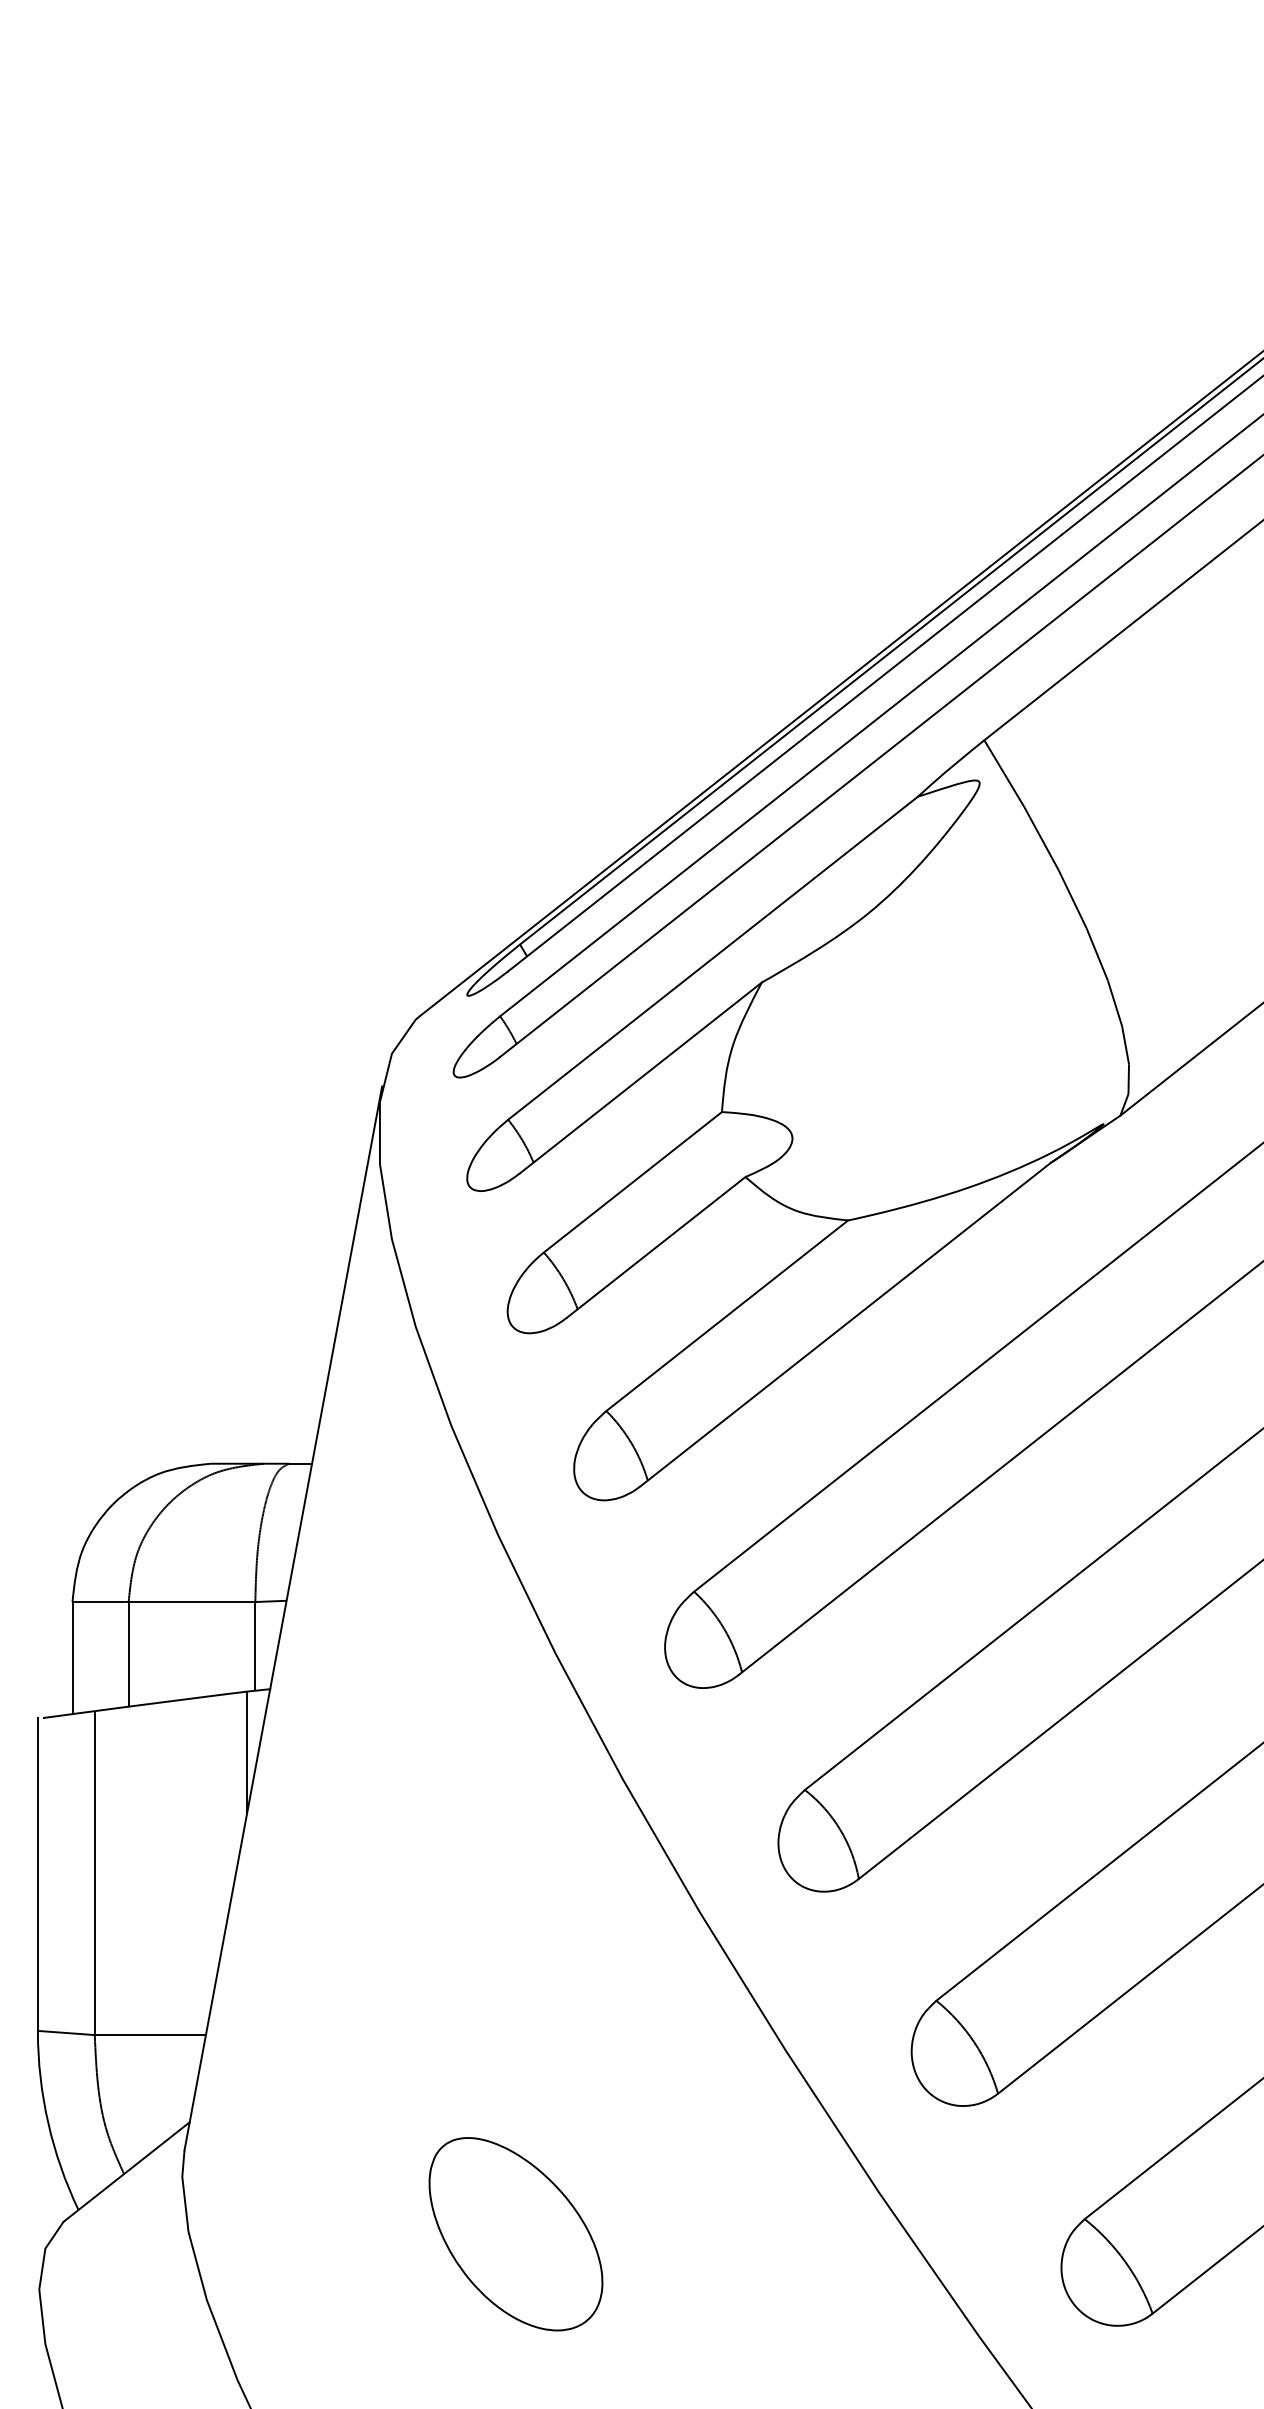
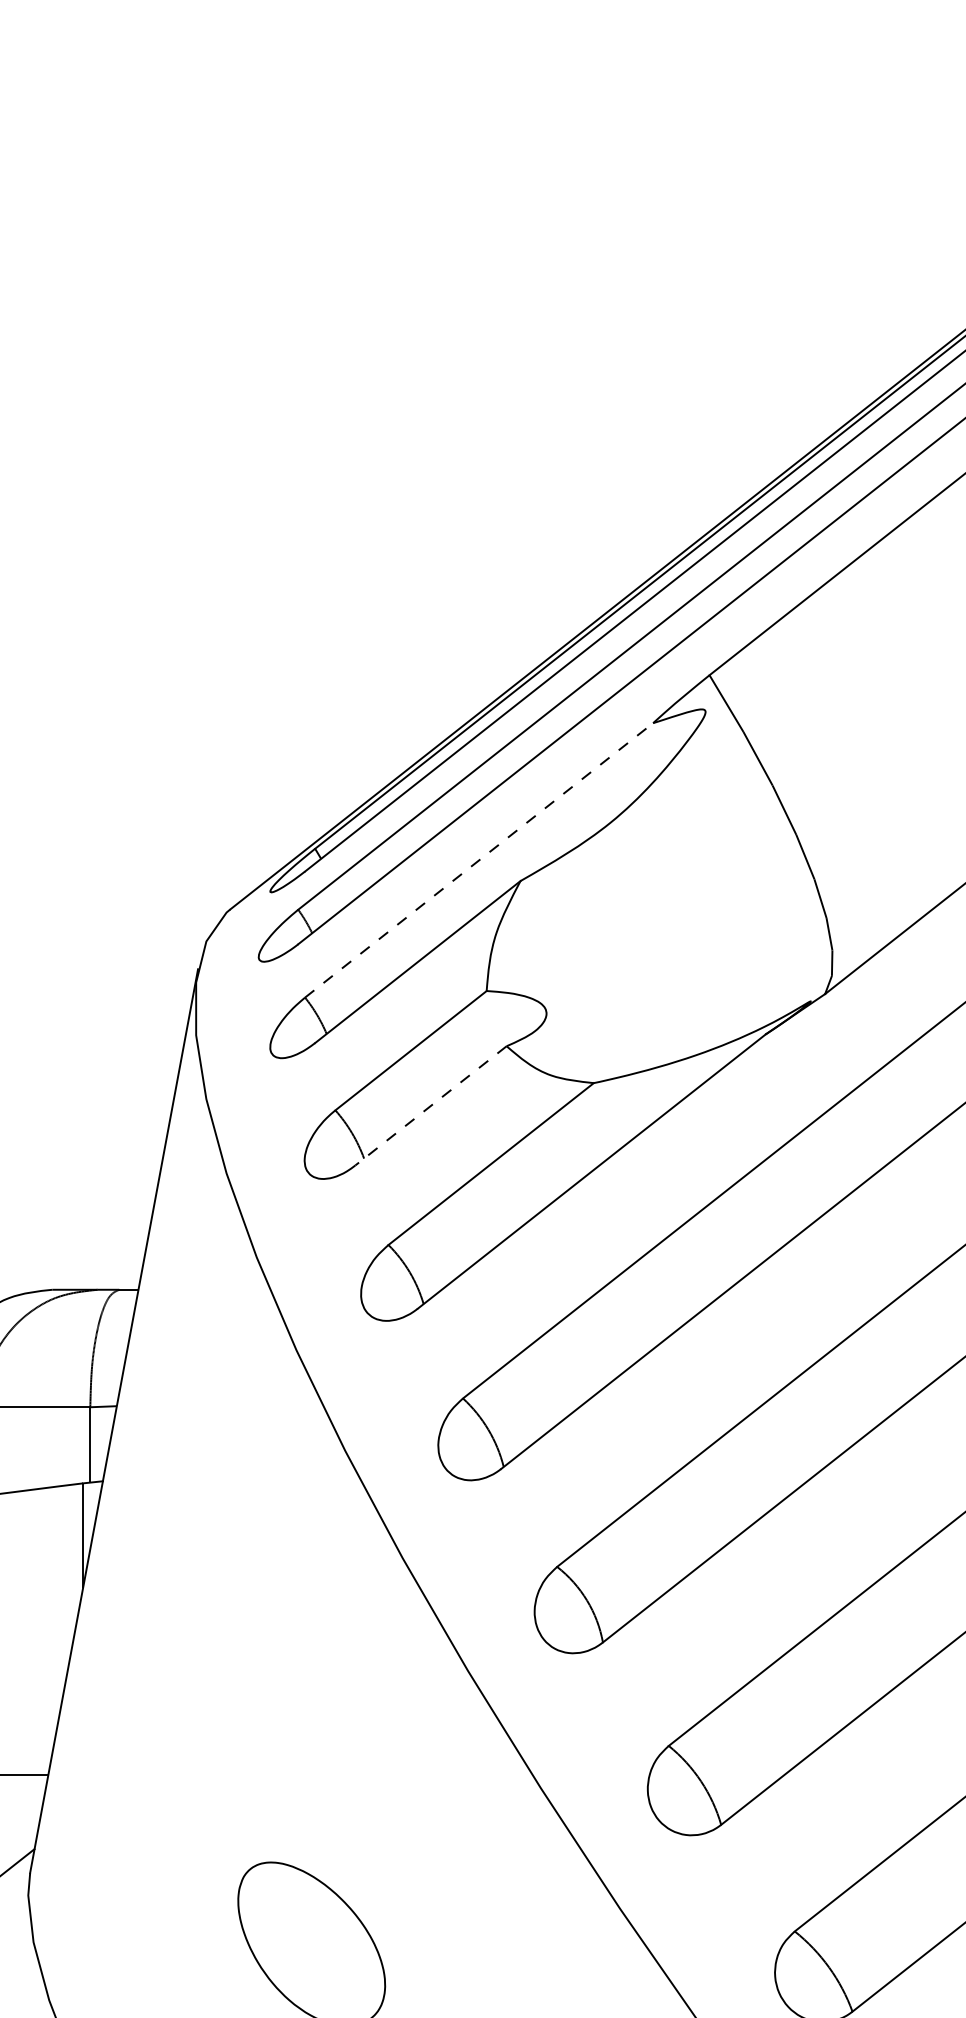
line: (713, 958) -> (479, 860), solid -> dashed
line: (656, 1247) -> (431, 1106), solid -> dashed

